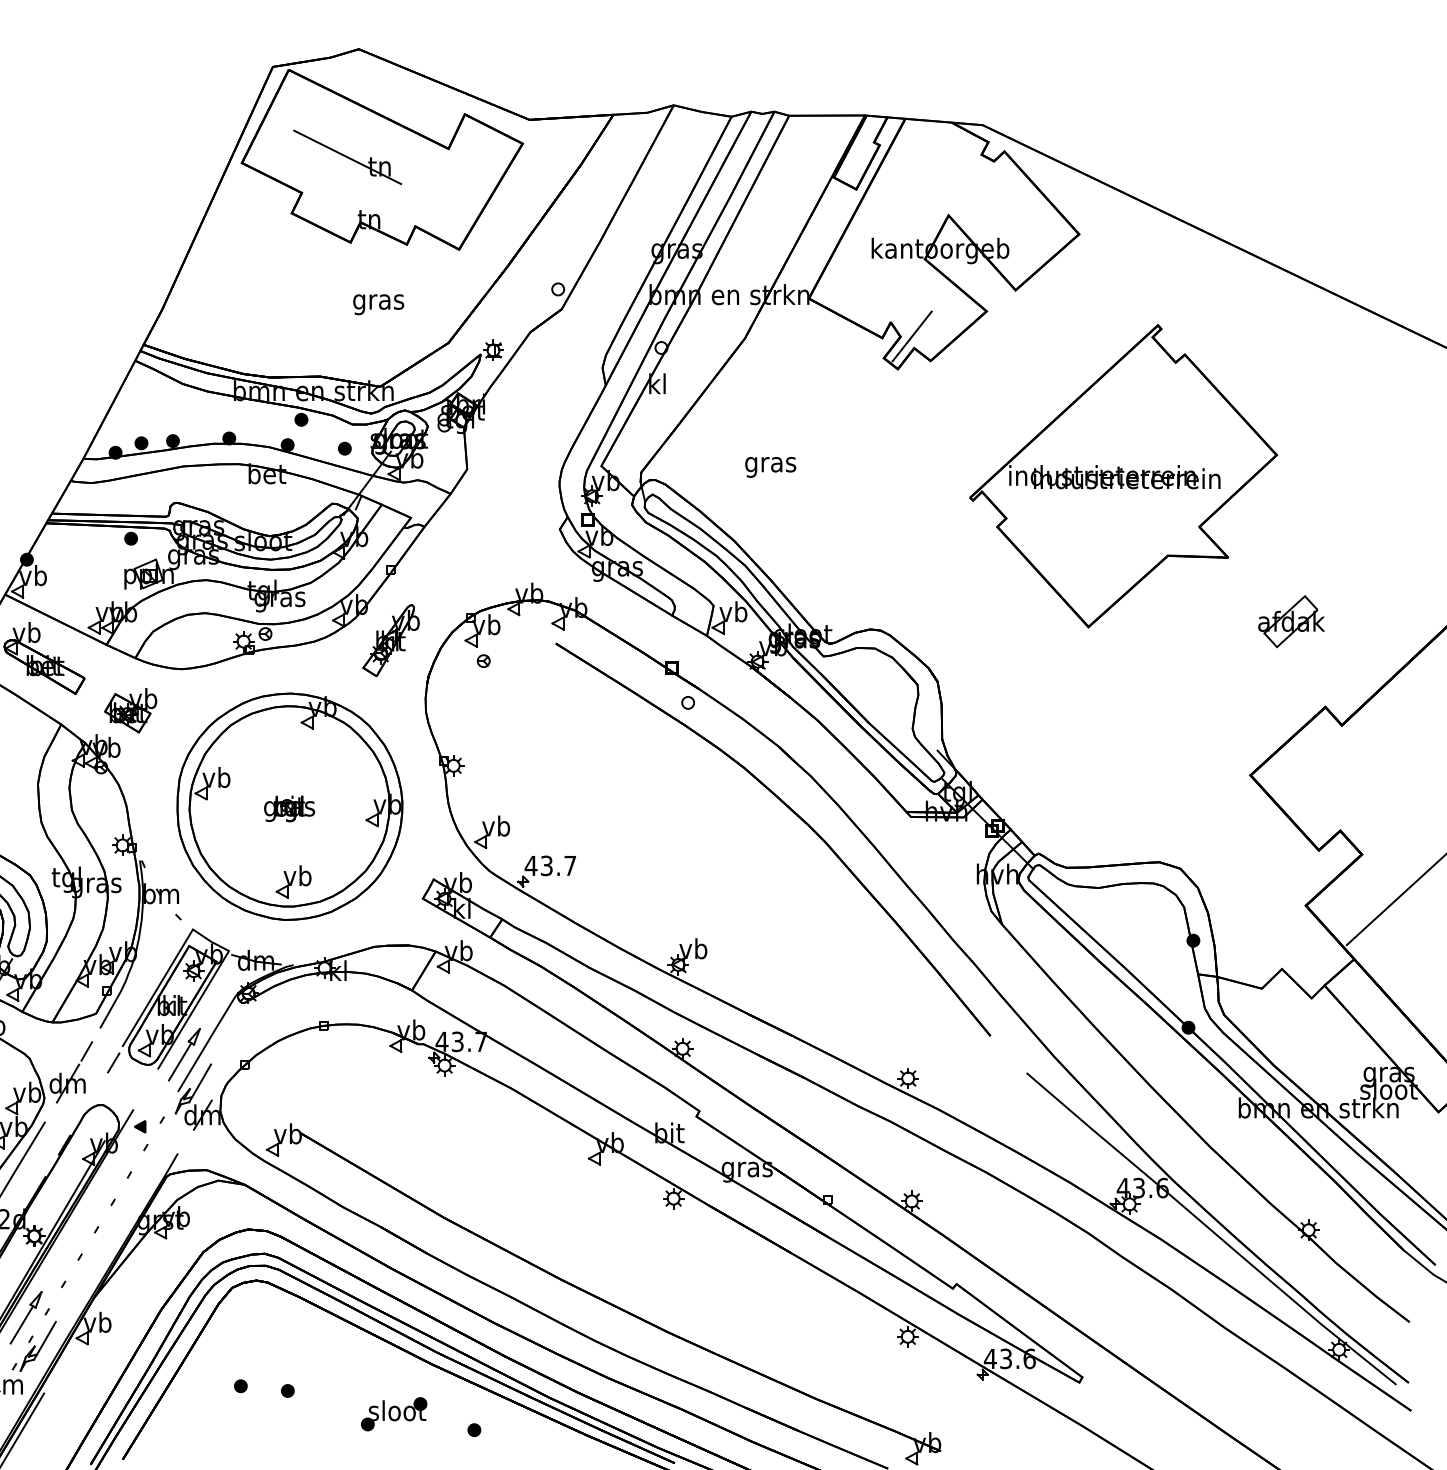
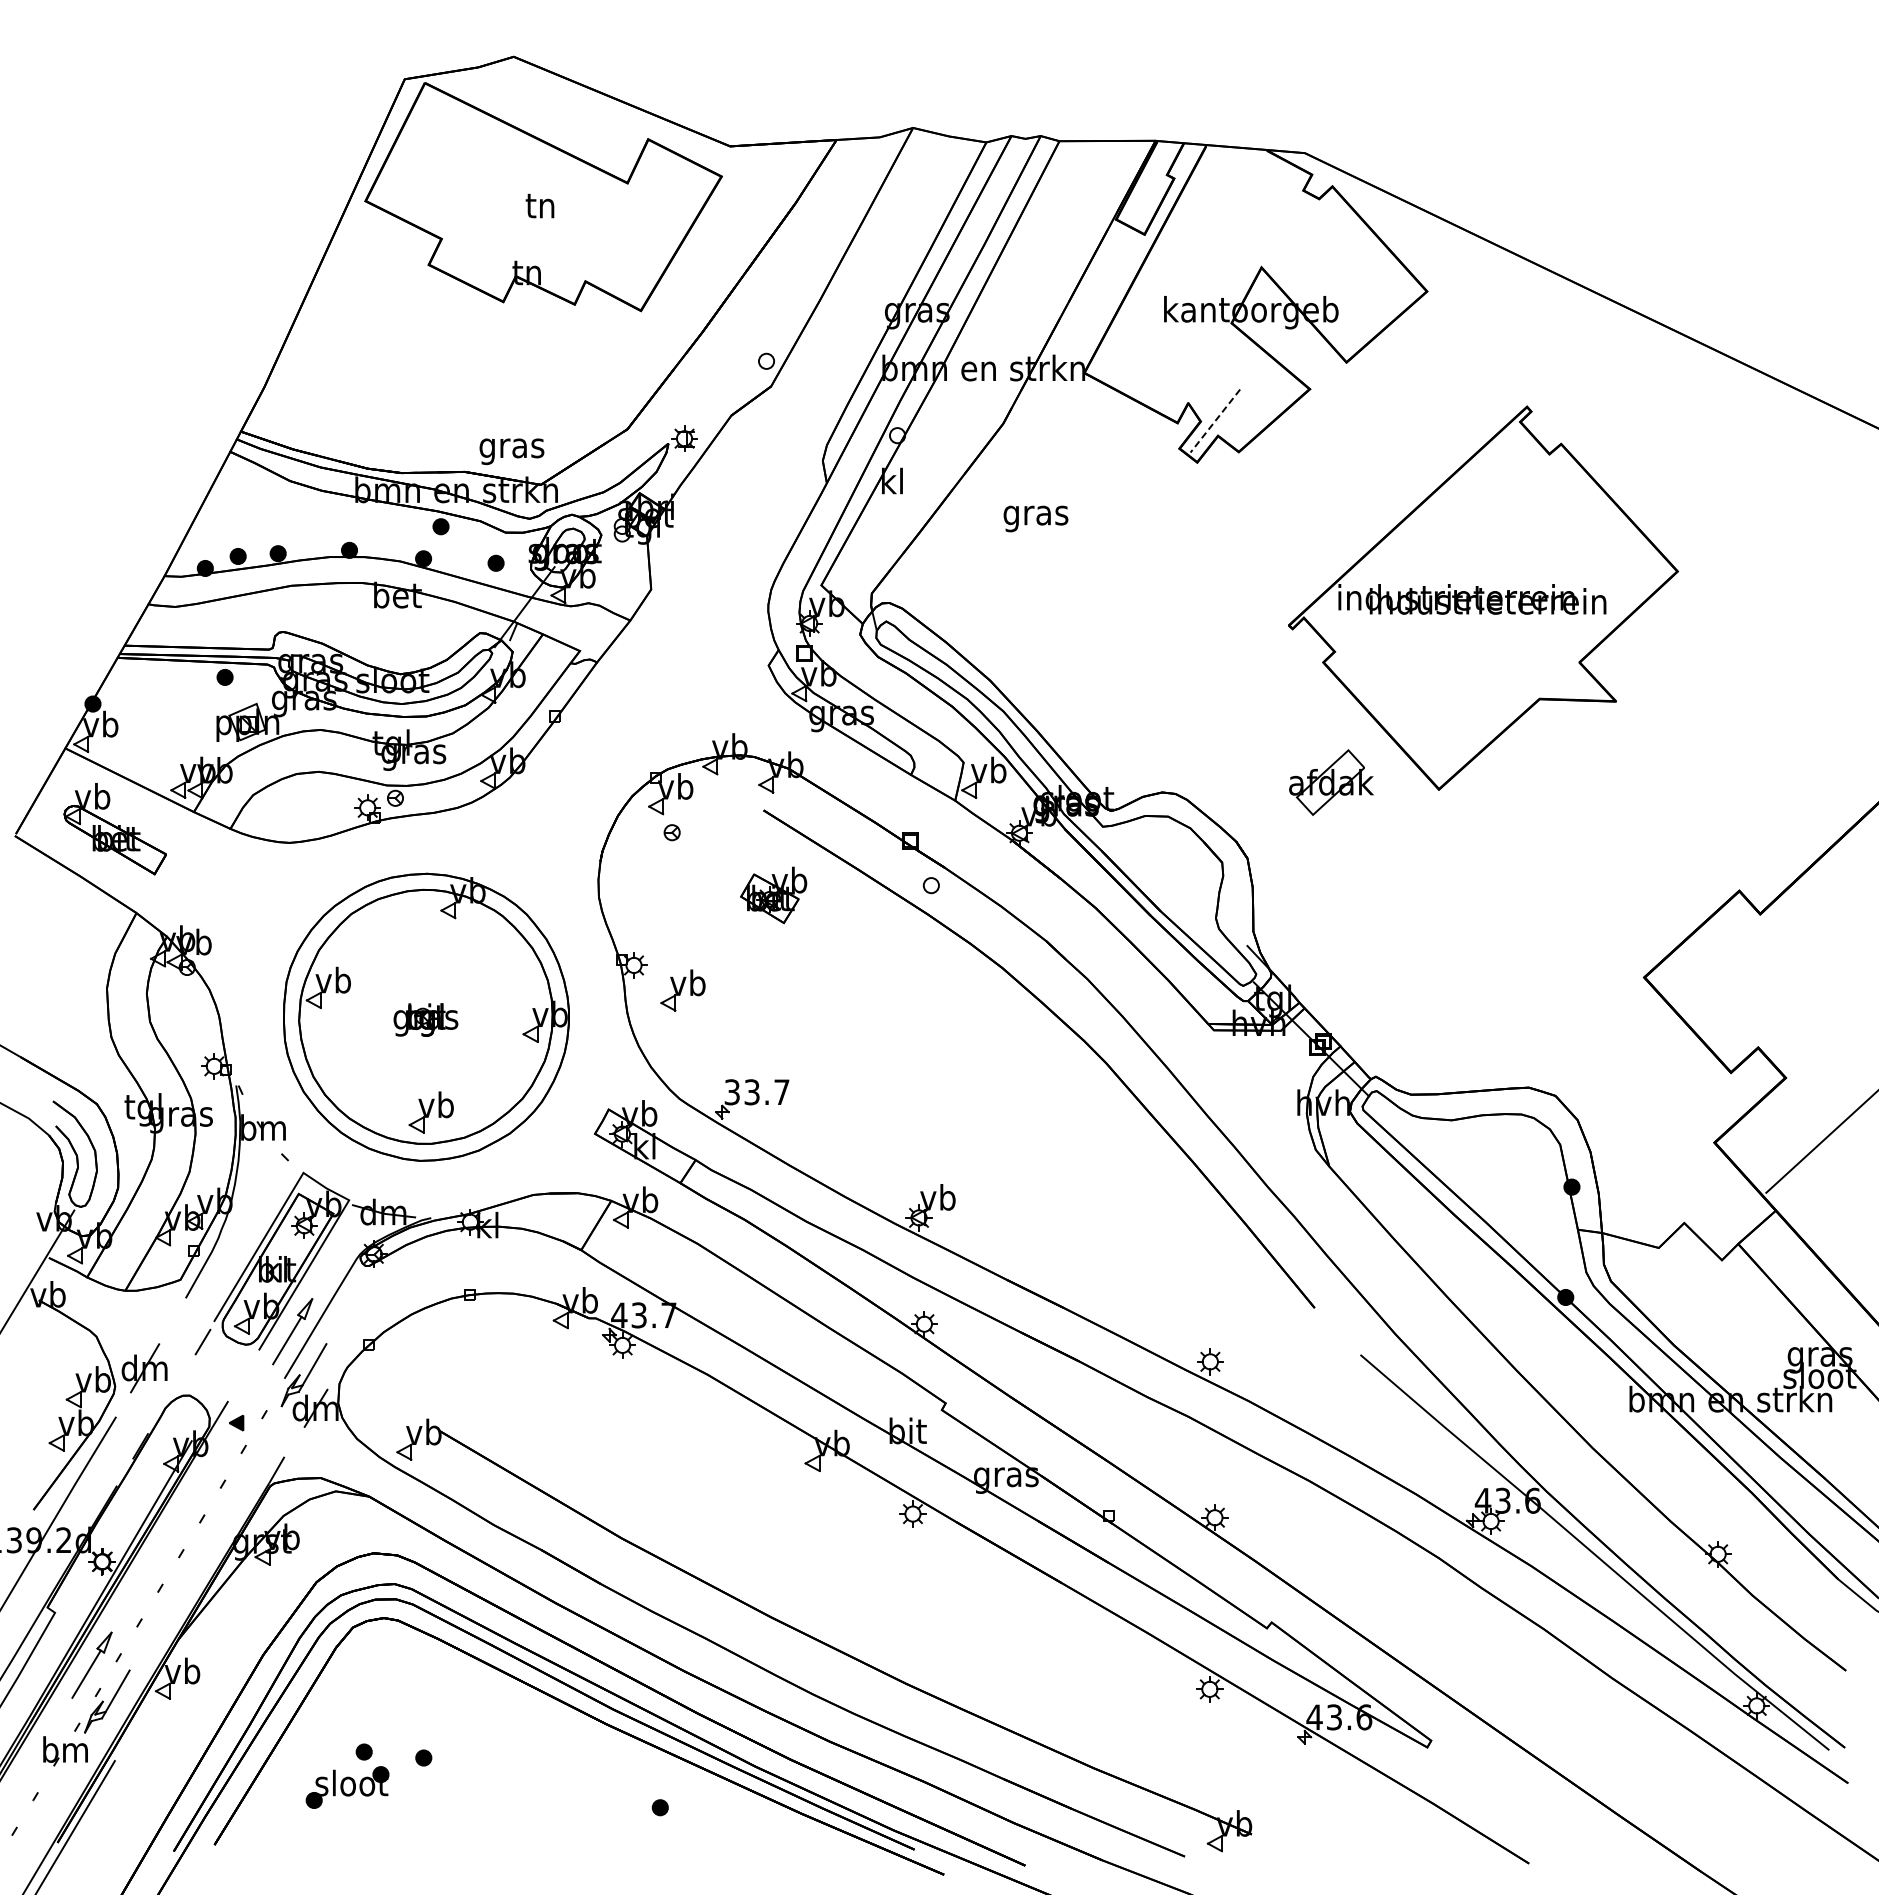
line: (347, 157) -> (499, 193), removed
text: (378, 304) -> (511, 451), moved
line: (912, 336) -> (1215, 421), solid -> dashed
text: (770, 466) -> (1035, 518), moved
part: (1291, 621) -> (1331, 782), moved
part: (390, 640) -> (554, 806), removed
part: (130, 710) -> (773, 895), moved
part: (491, 832) -> (682, 990), moved
text: (531, 866) -> (732, 1092), 43.7 -> 33.7
line: (86, 1051) -> (168, 1327), removed
part: (394, 1414) -> (347, 1787), moved

